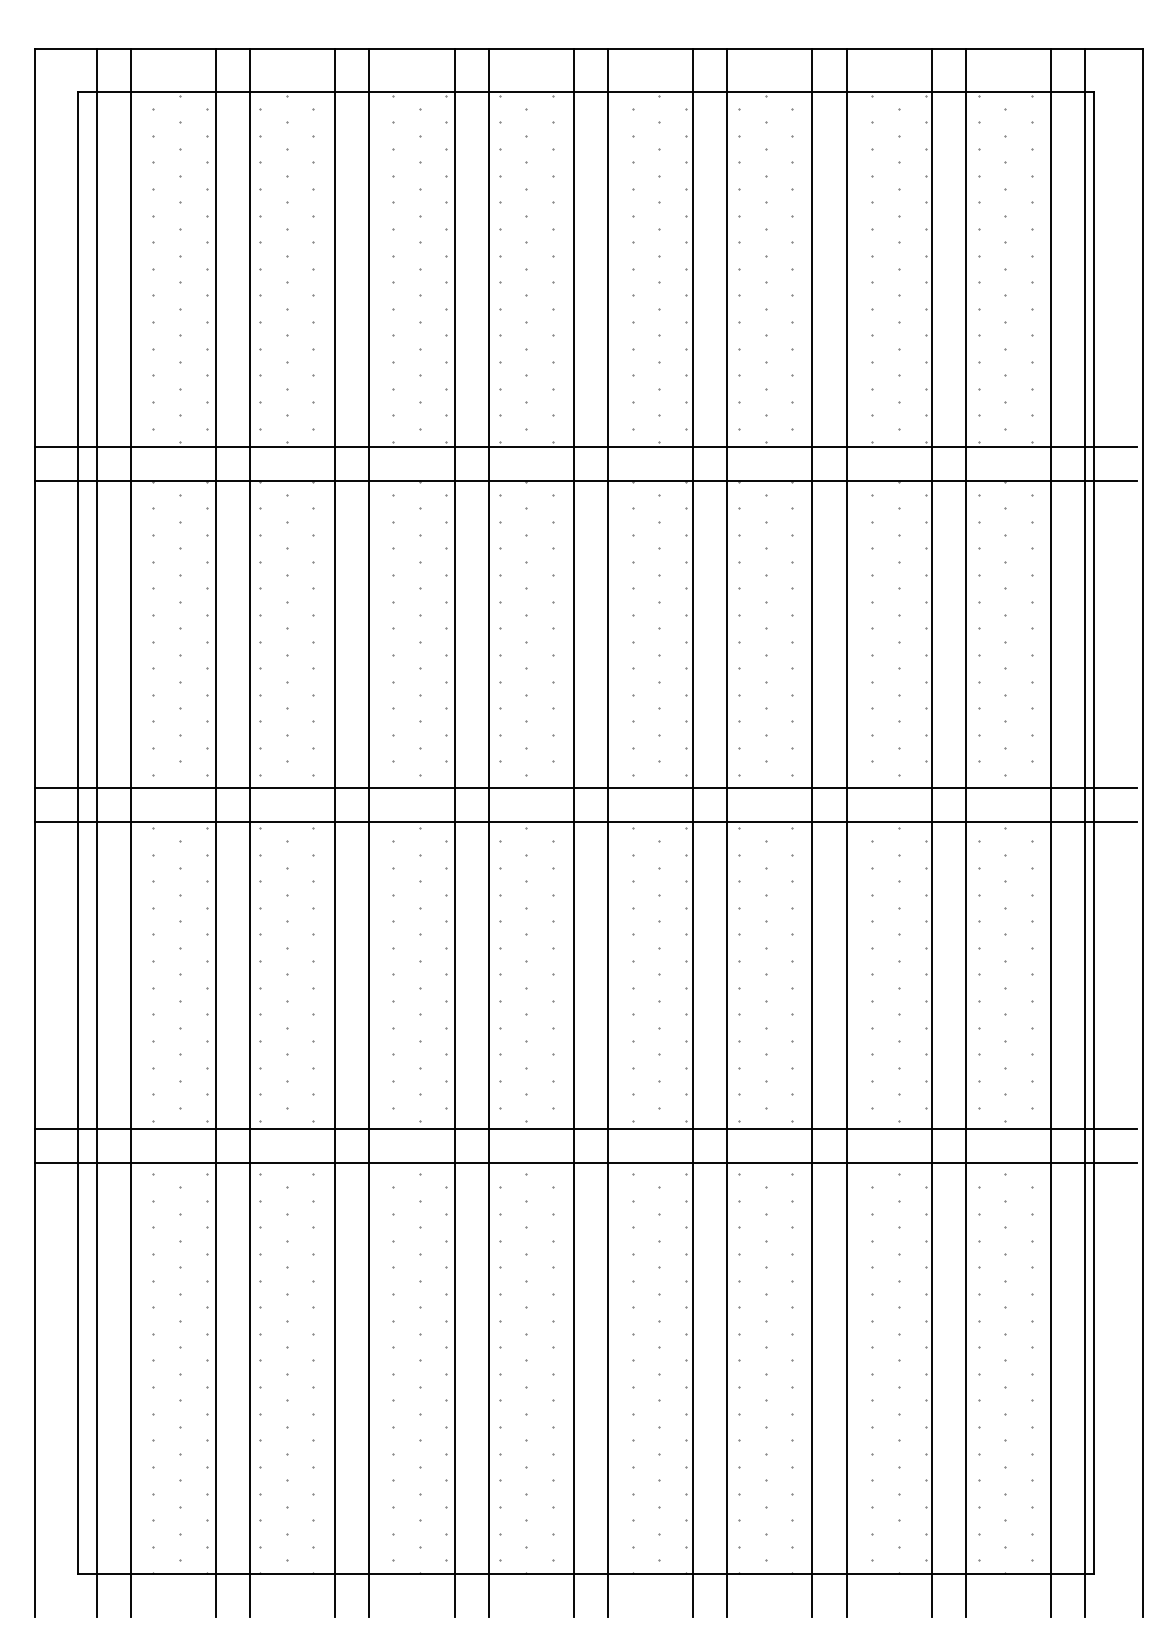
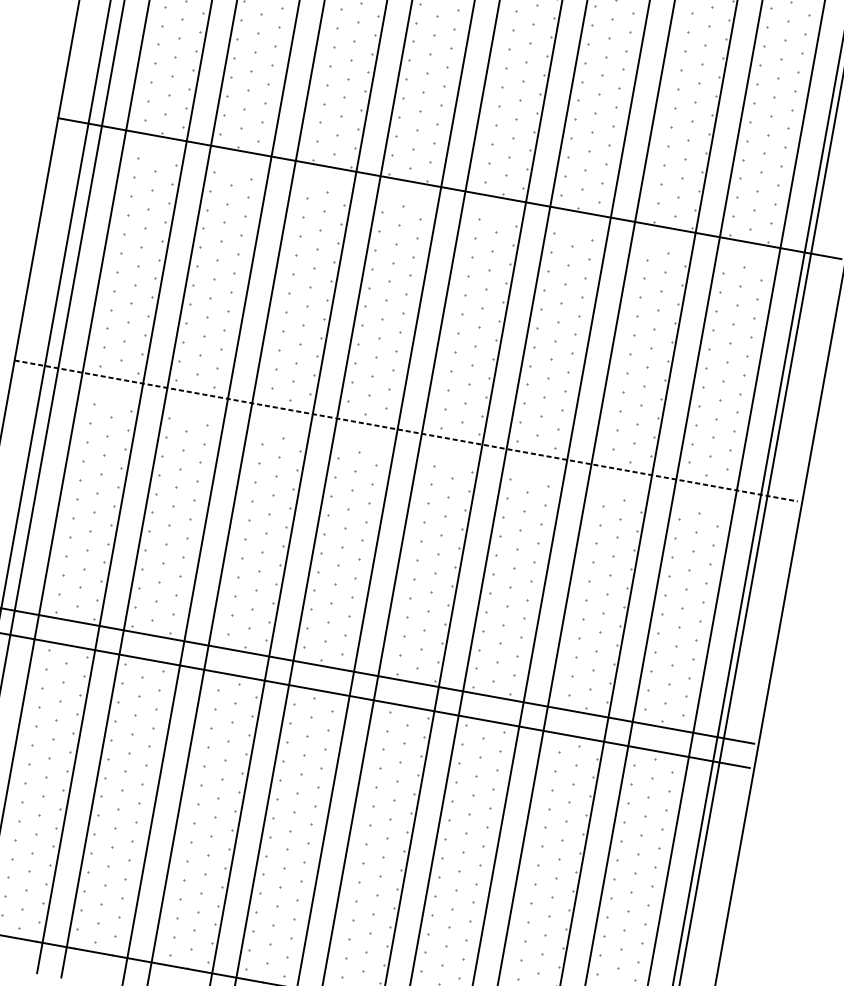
line: (585, 481) -> (445, 213), removed
line: (586, 787) -> (406, 430), solid -> dashed
line: (585, 821) -> (401, 454), removed

